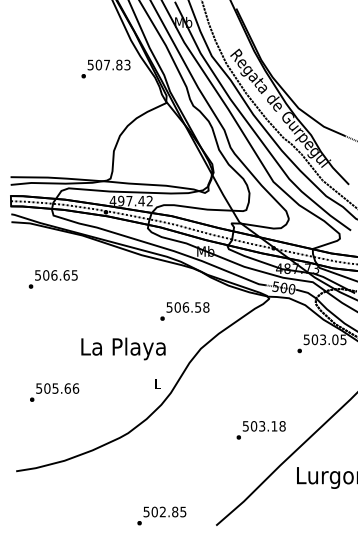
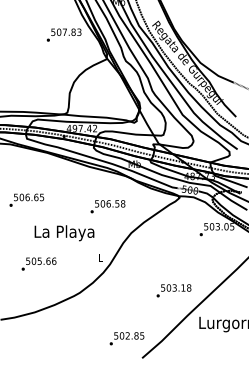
text: (52, 279) -> (26, 200), moved
text: (184, 311) -> (107, 206), moved
text: (123, 348) -> (64, 232), moved
text: (54, 392) -> (39, 264), moved
text: (161, 515) -> (126, 338), moved

